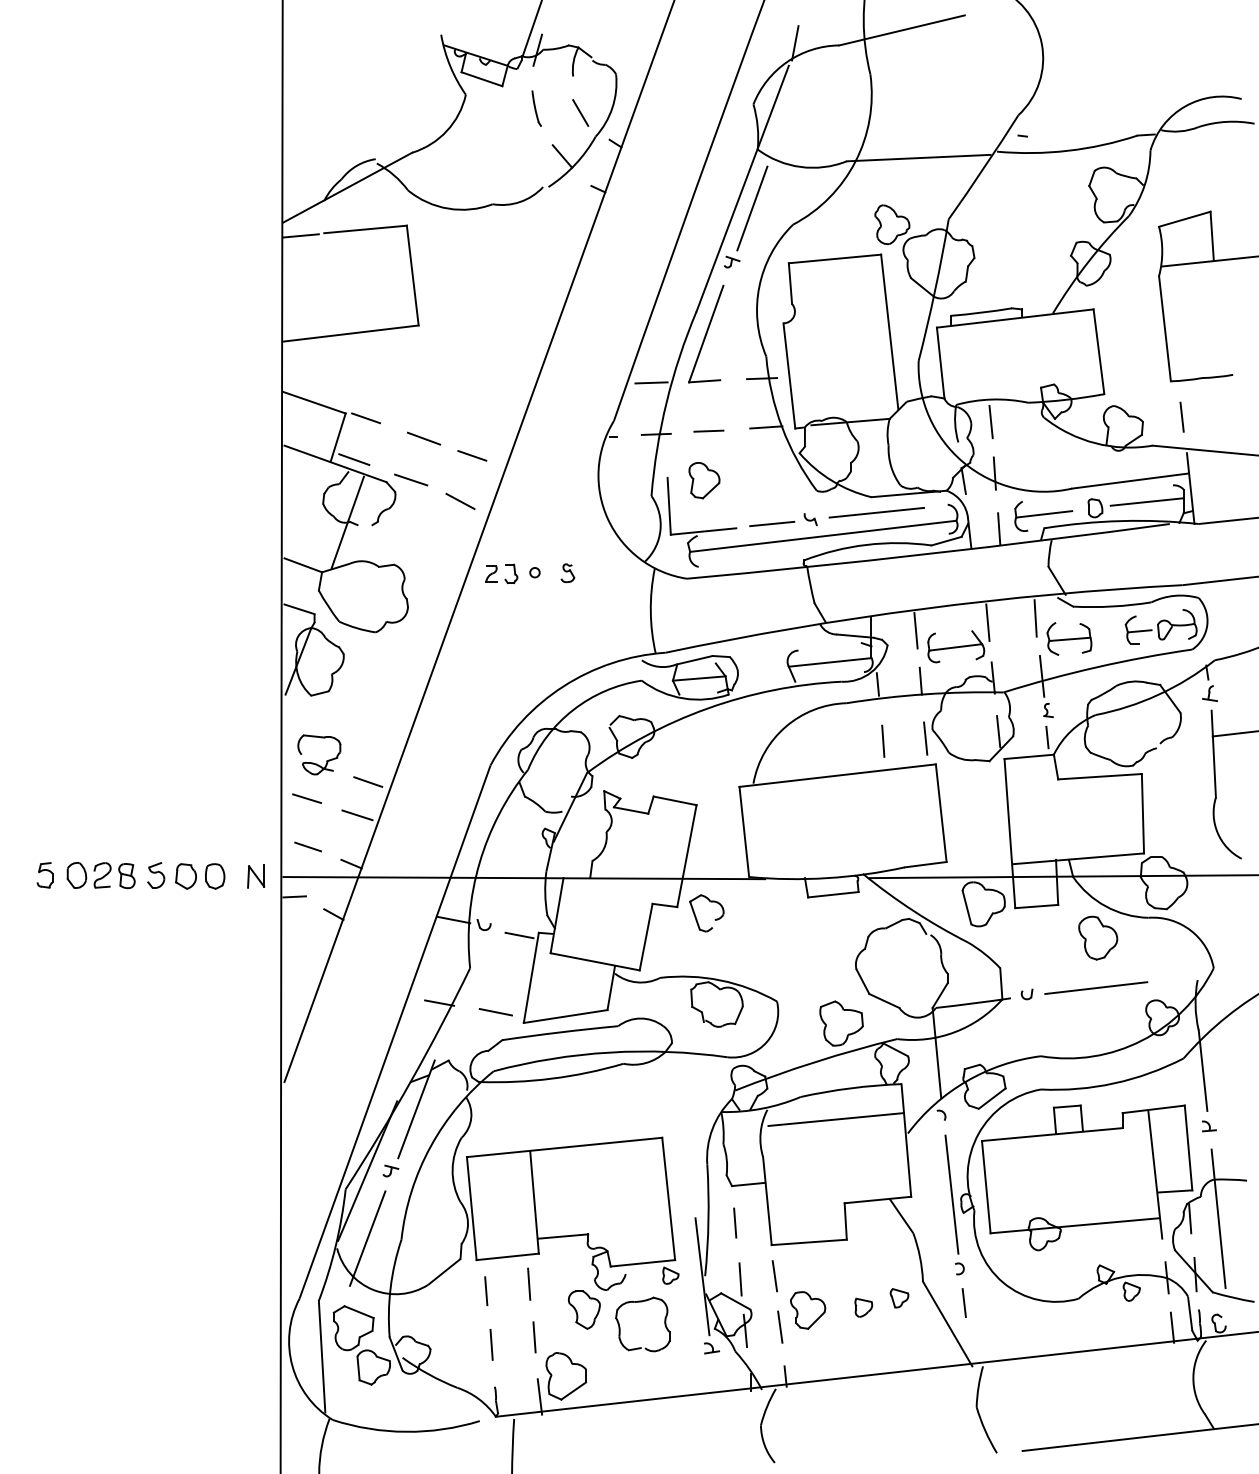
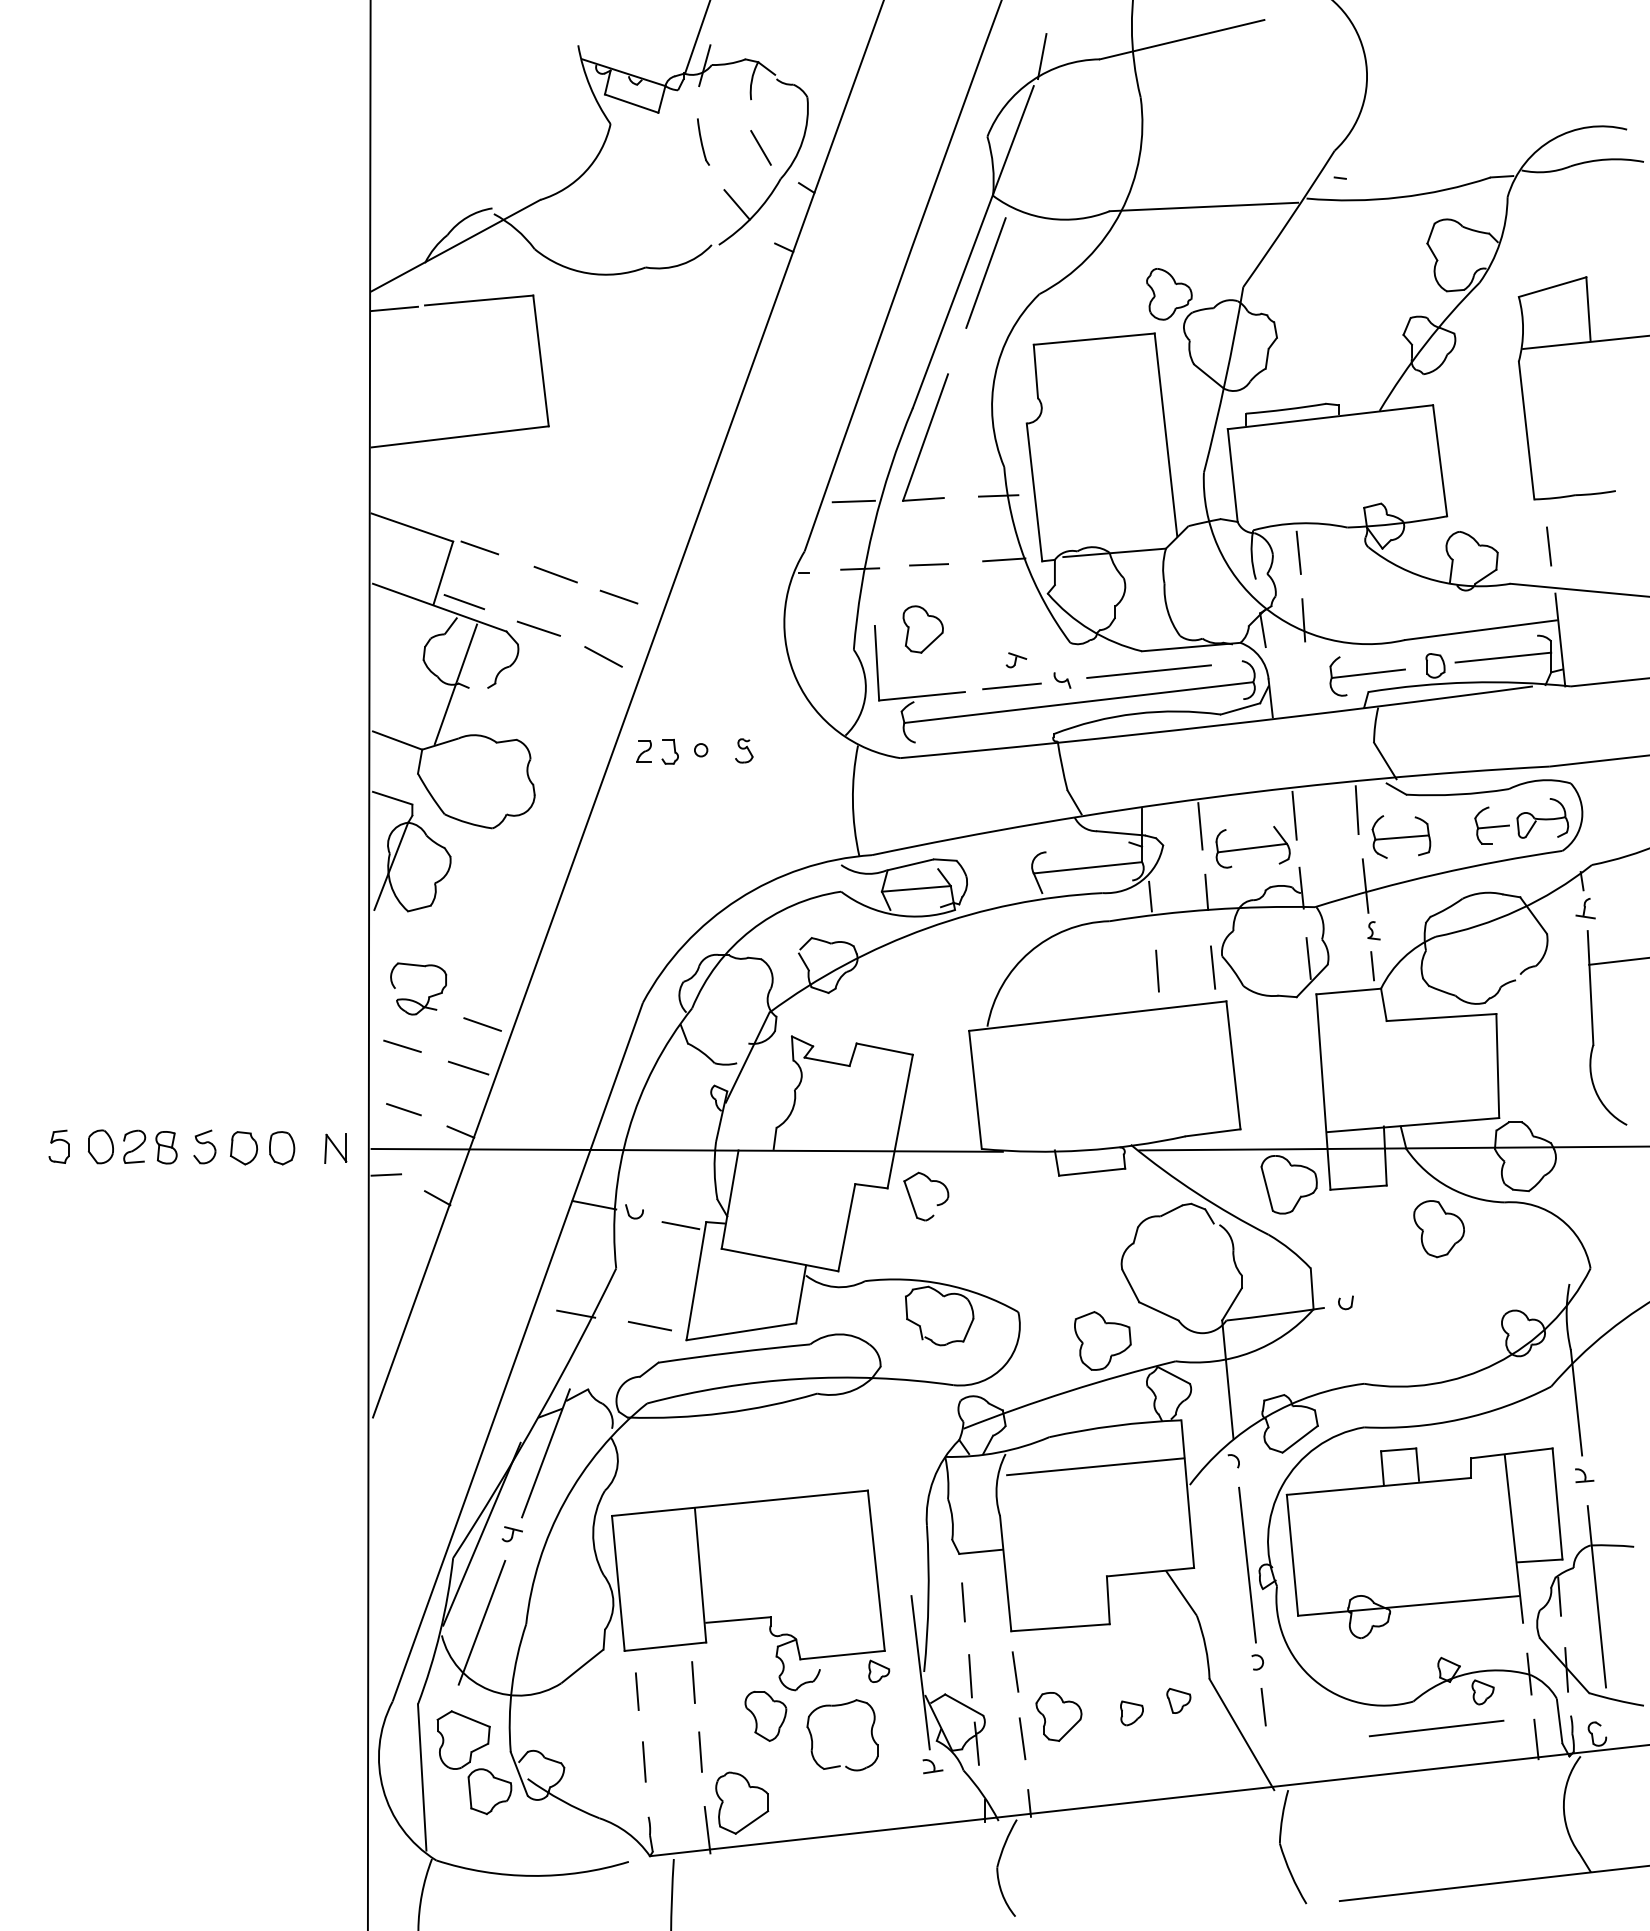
part: (732, 262) -> (1016, 660), moved
line: (998, 528) -> (1308, 692), removed
line: (1096, 988) -> (1436, 1728), moved

